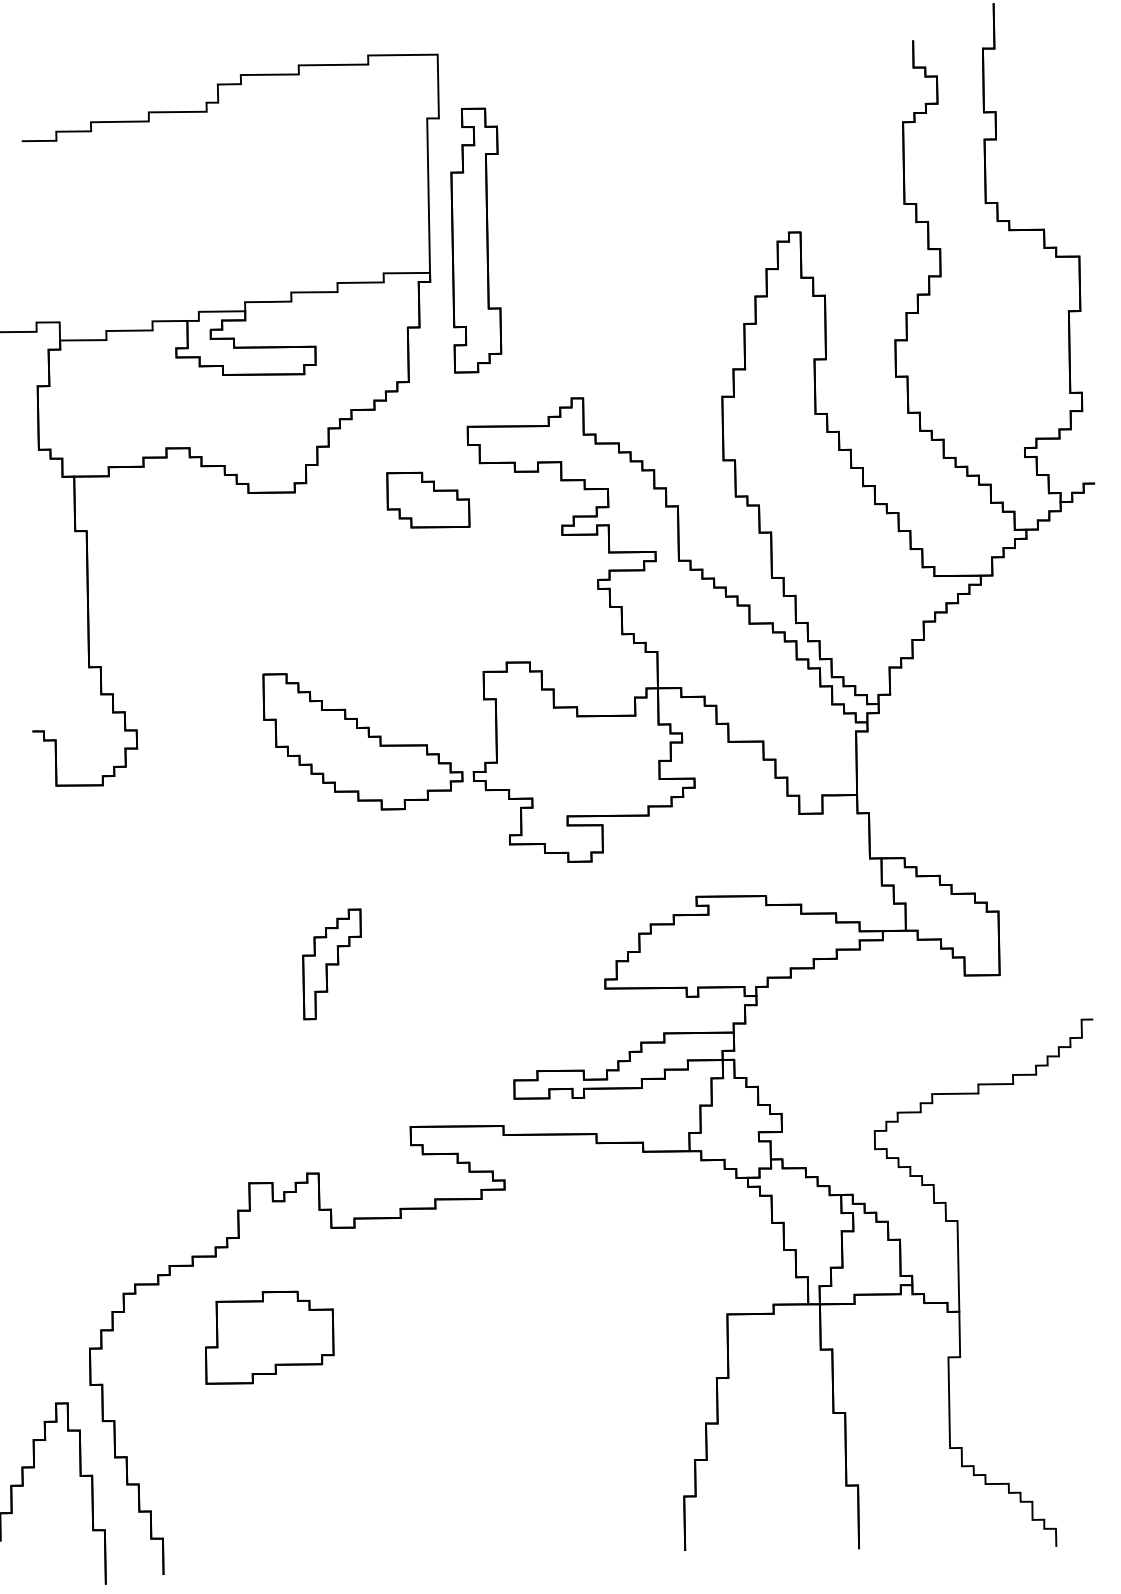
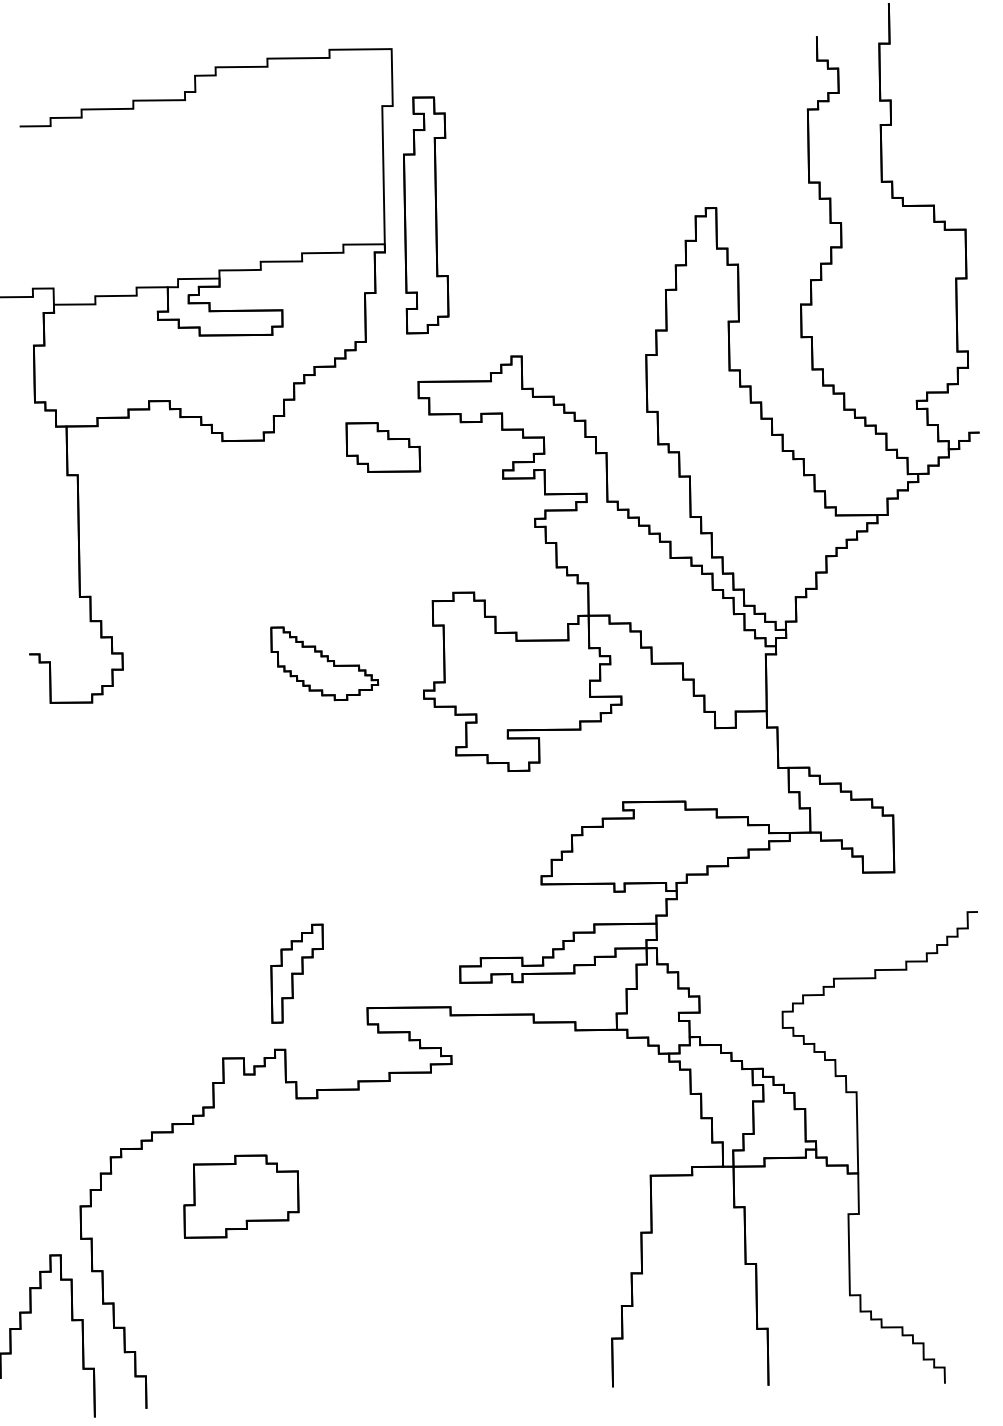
part: (362, 741) -> (324, 663), size x0.6
part: (331, 964) -> (296, 973), moved

